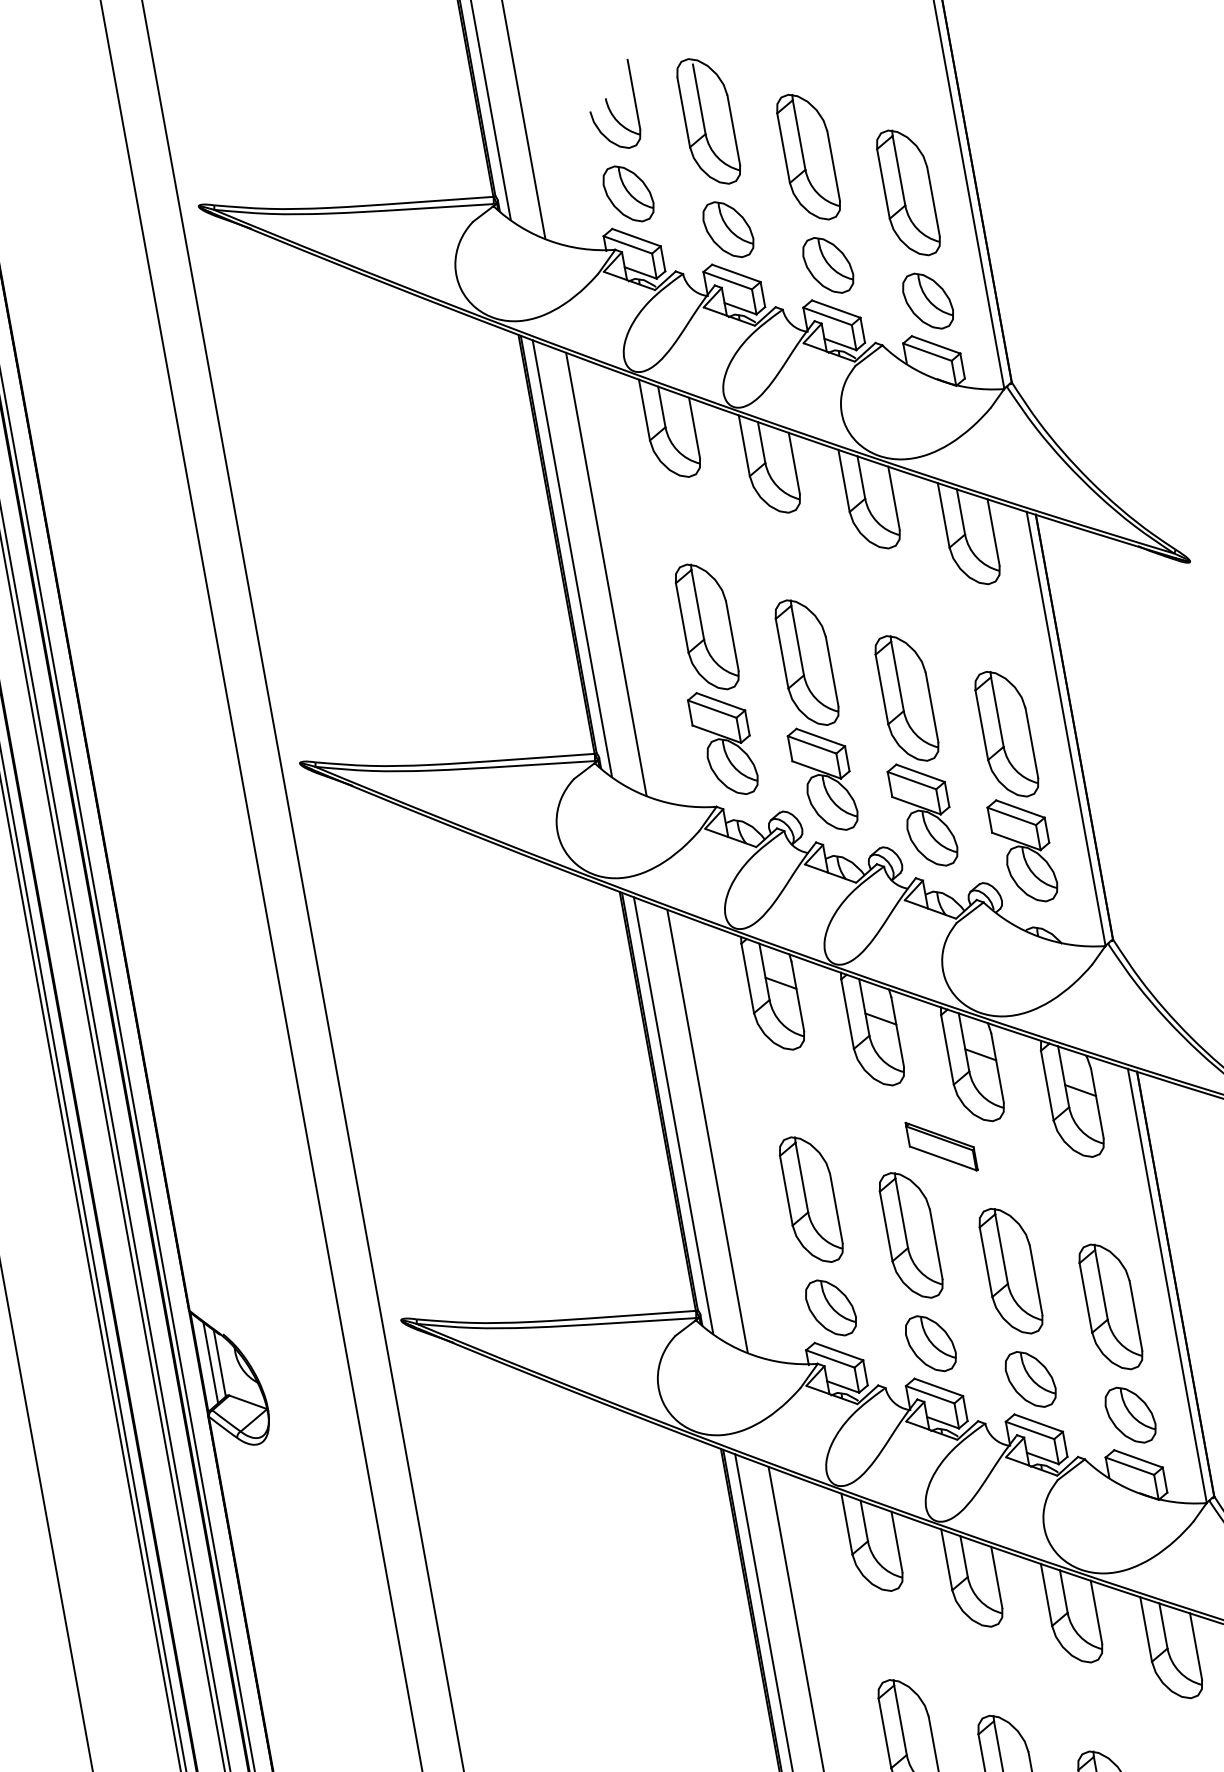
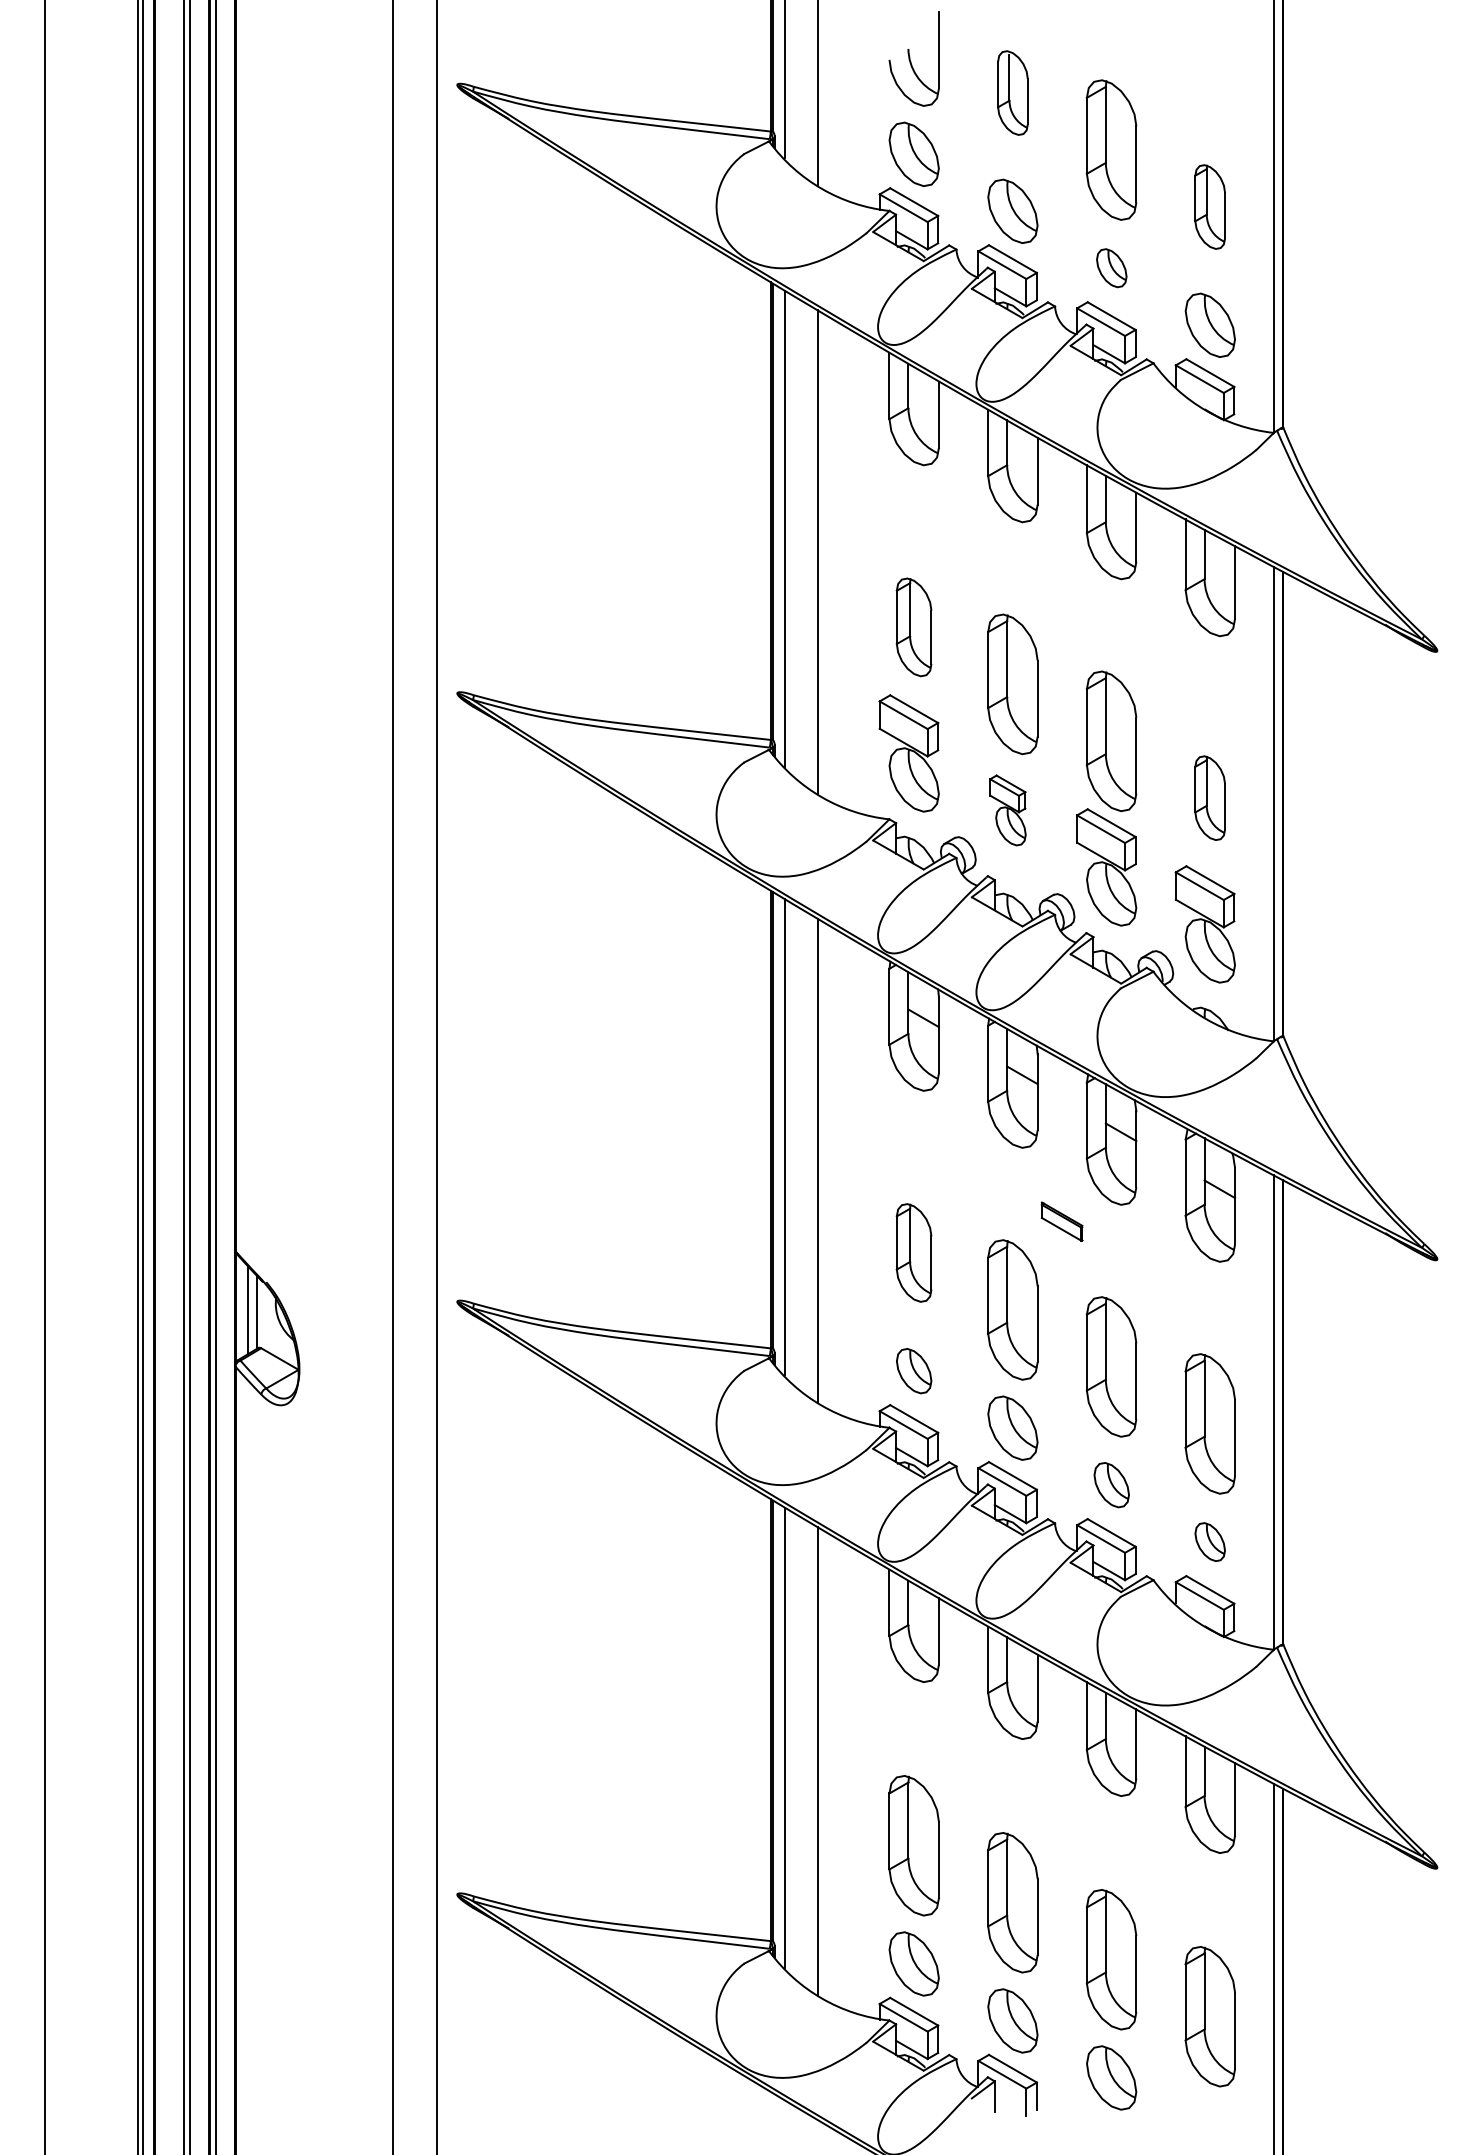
part: (708, 120) -> (1012, 92), size x0.6
part: (907, 192) -> (1209, 206), size x0.6
part: (828, 264) -> (1111, 267), size x0.6
part: (706, 627) -> (913, 627), size x0.7
part: (1005, 733) -> (1209, 797), size x0.6
part: (823, 779) -> (1007, 810), size x0.6
part: (940, 1146) -> (1061, 1221), size x0.6
part: (810, 1199) -> (913, 1252), size x0.7
part: (830, 1307) -> (913, 1370), size x0.7
part: (1030, 1378) -> (1111, 1484), size x0.7
part: (1129, 1414) -> (1209, 1541), size x0.6

